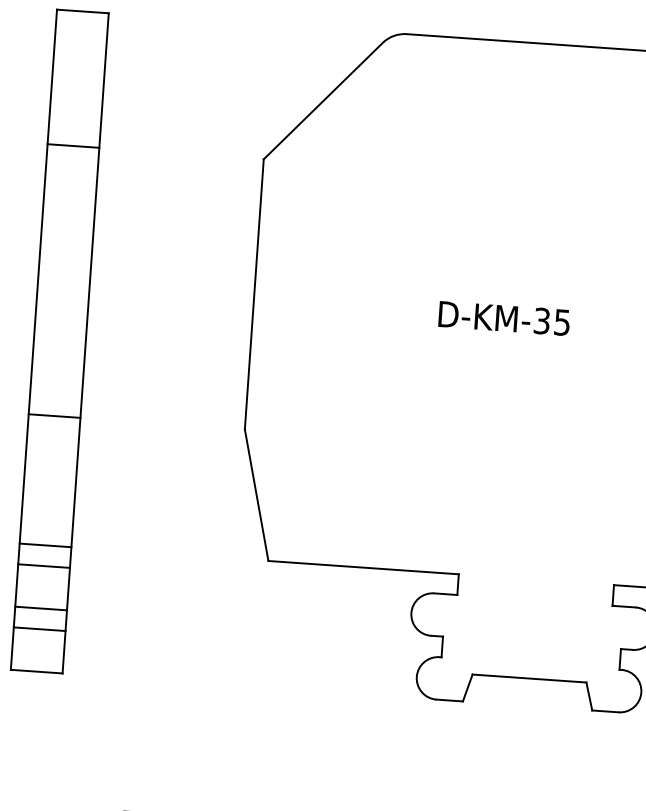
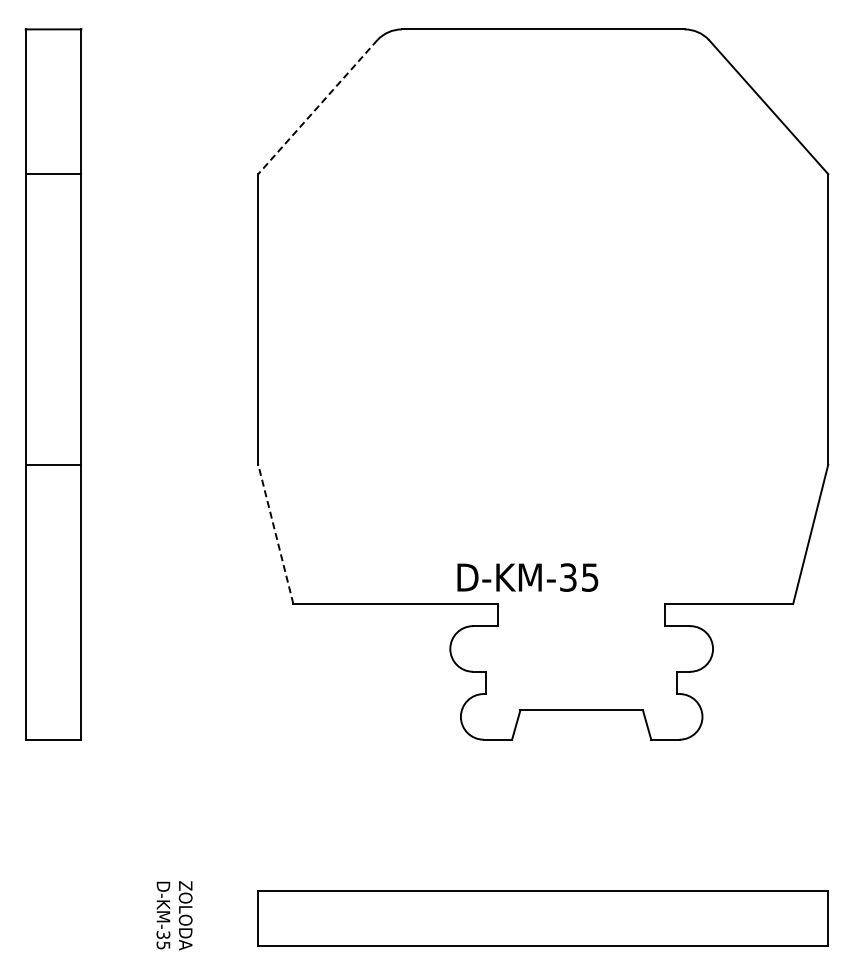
line: (323, 101) -> (317, 107), solid -> dashed
text: (504, 318) -> (527, 577), moved
line: (256, 495) -> (275, 534), solid -> dashed
line: (45, 545) -> (53, 603), removed
line: (44, 566) -> (53, 626), removed
line: (41, 608) -> (53, 671), removed
line: (39, 629) -> (53, 694), removed

